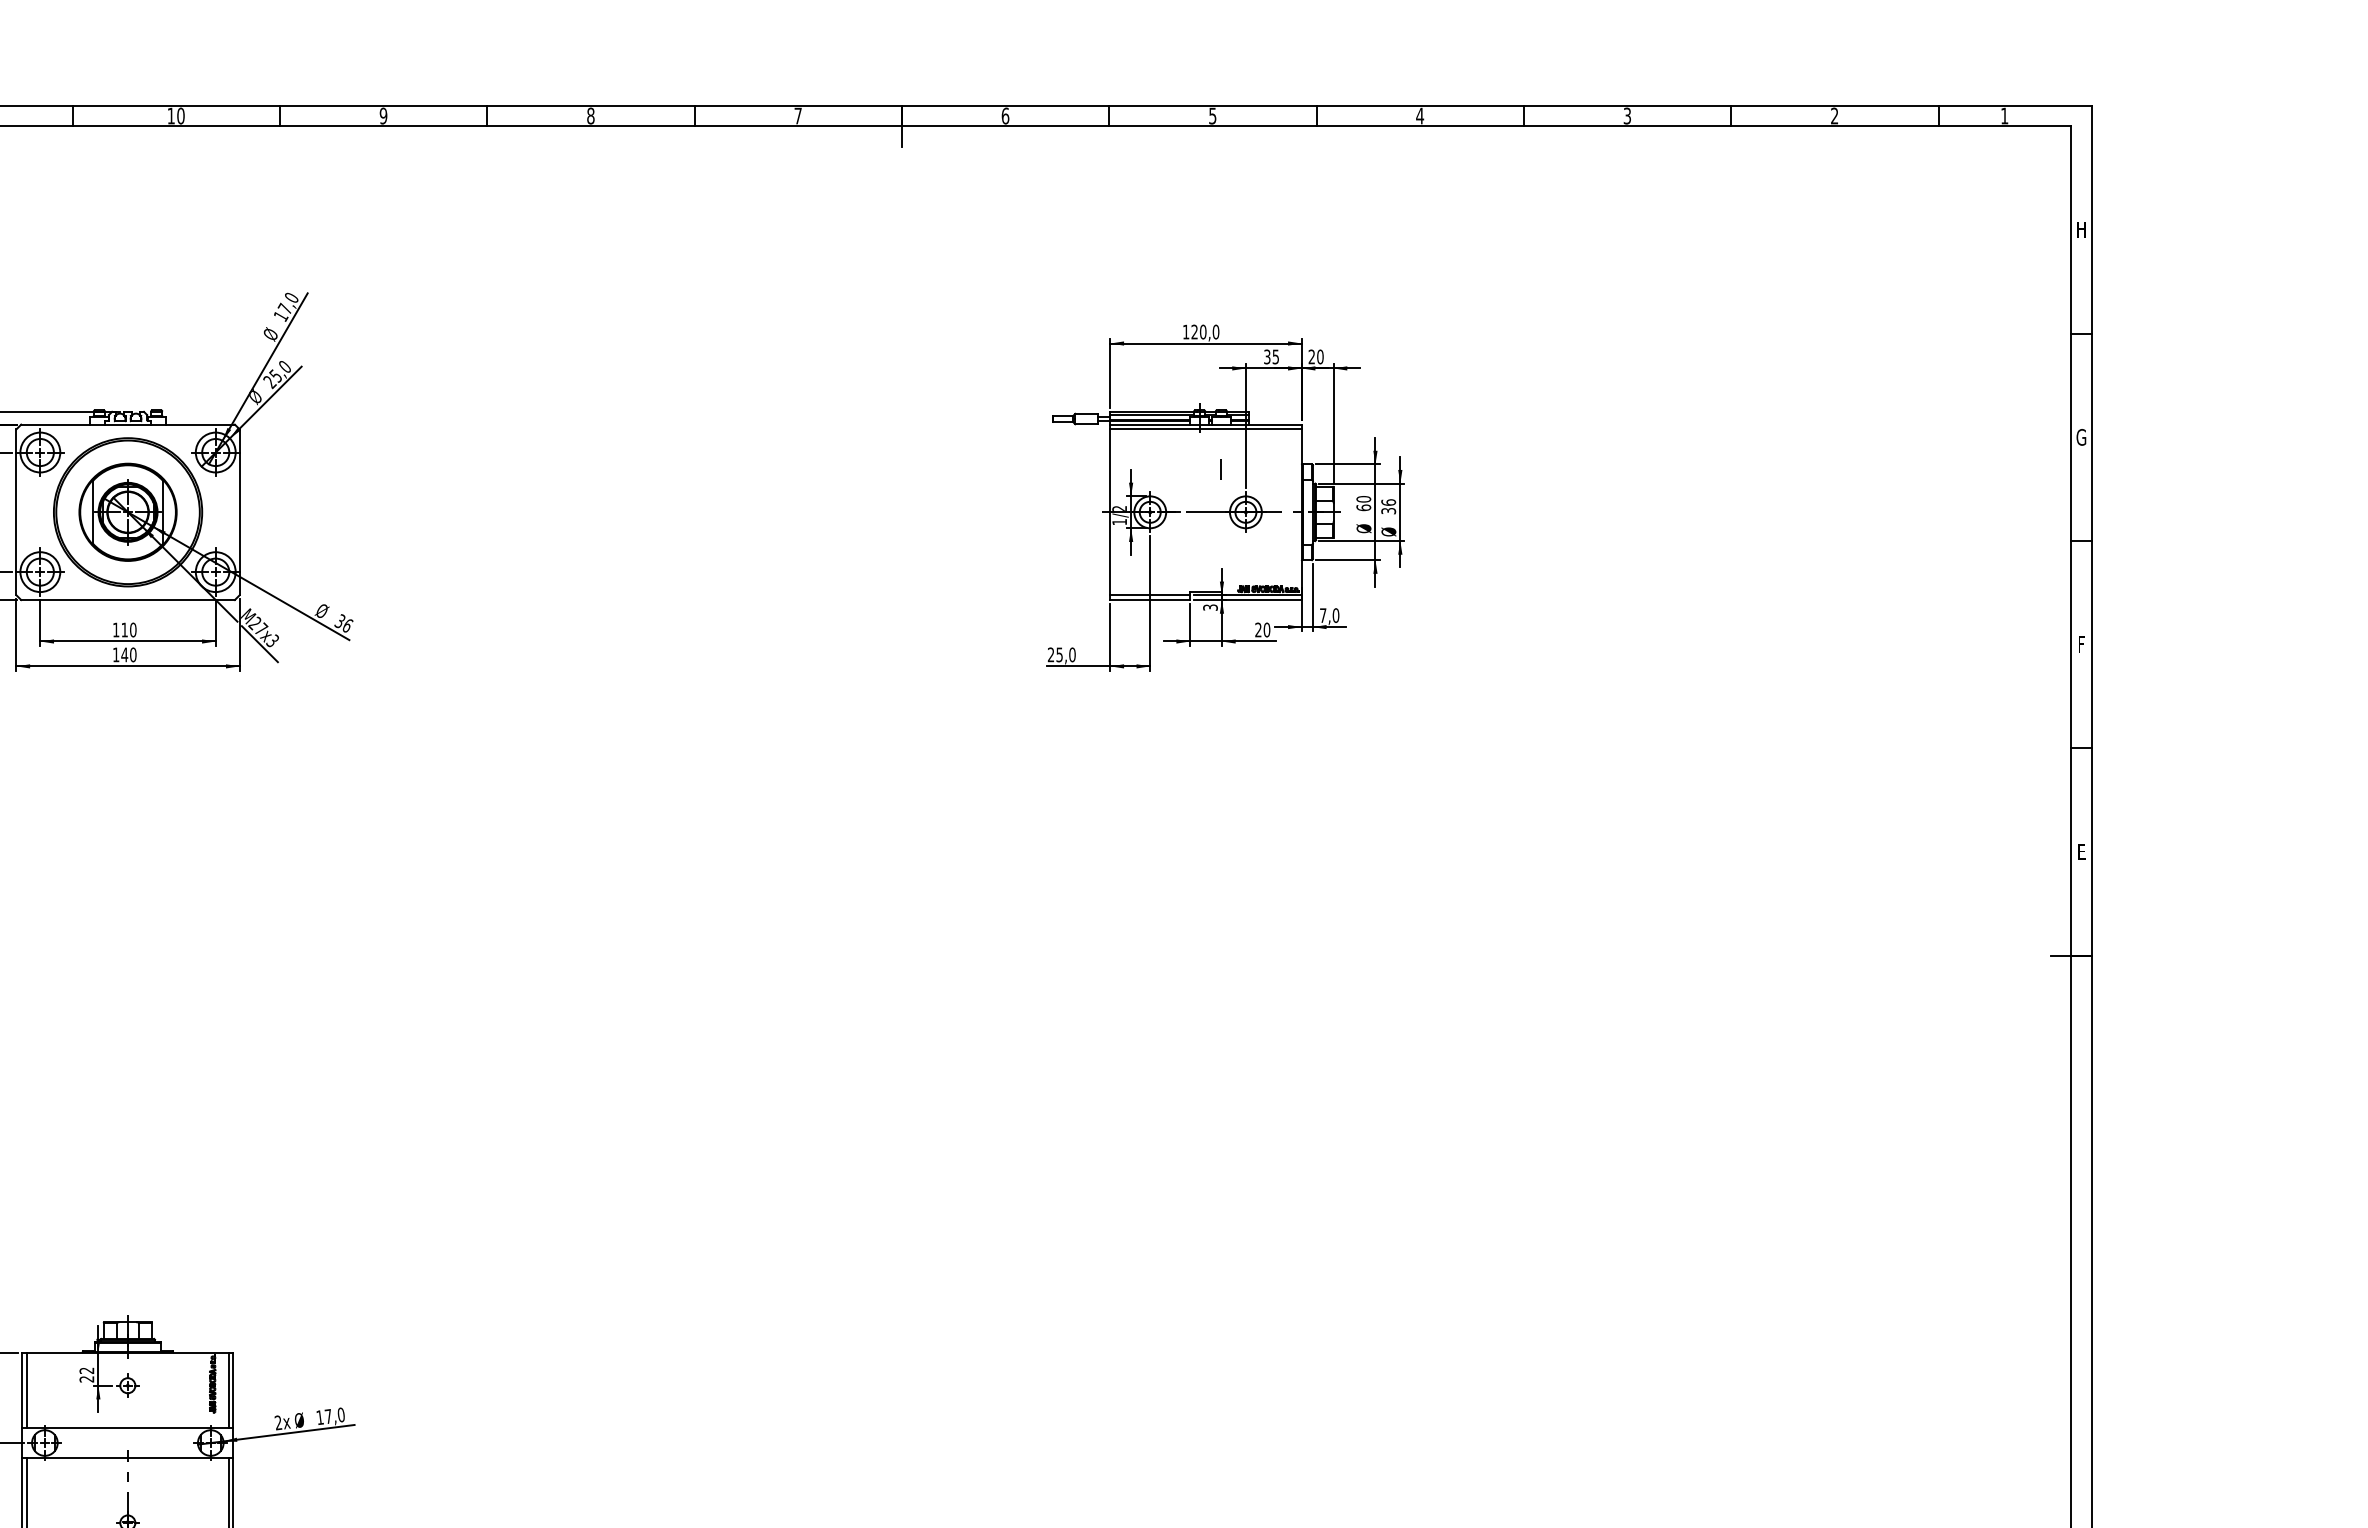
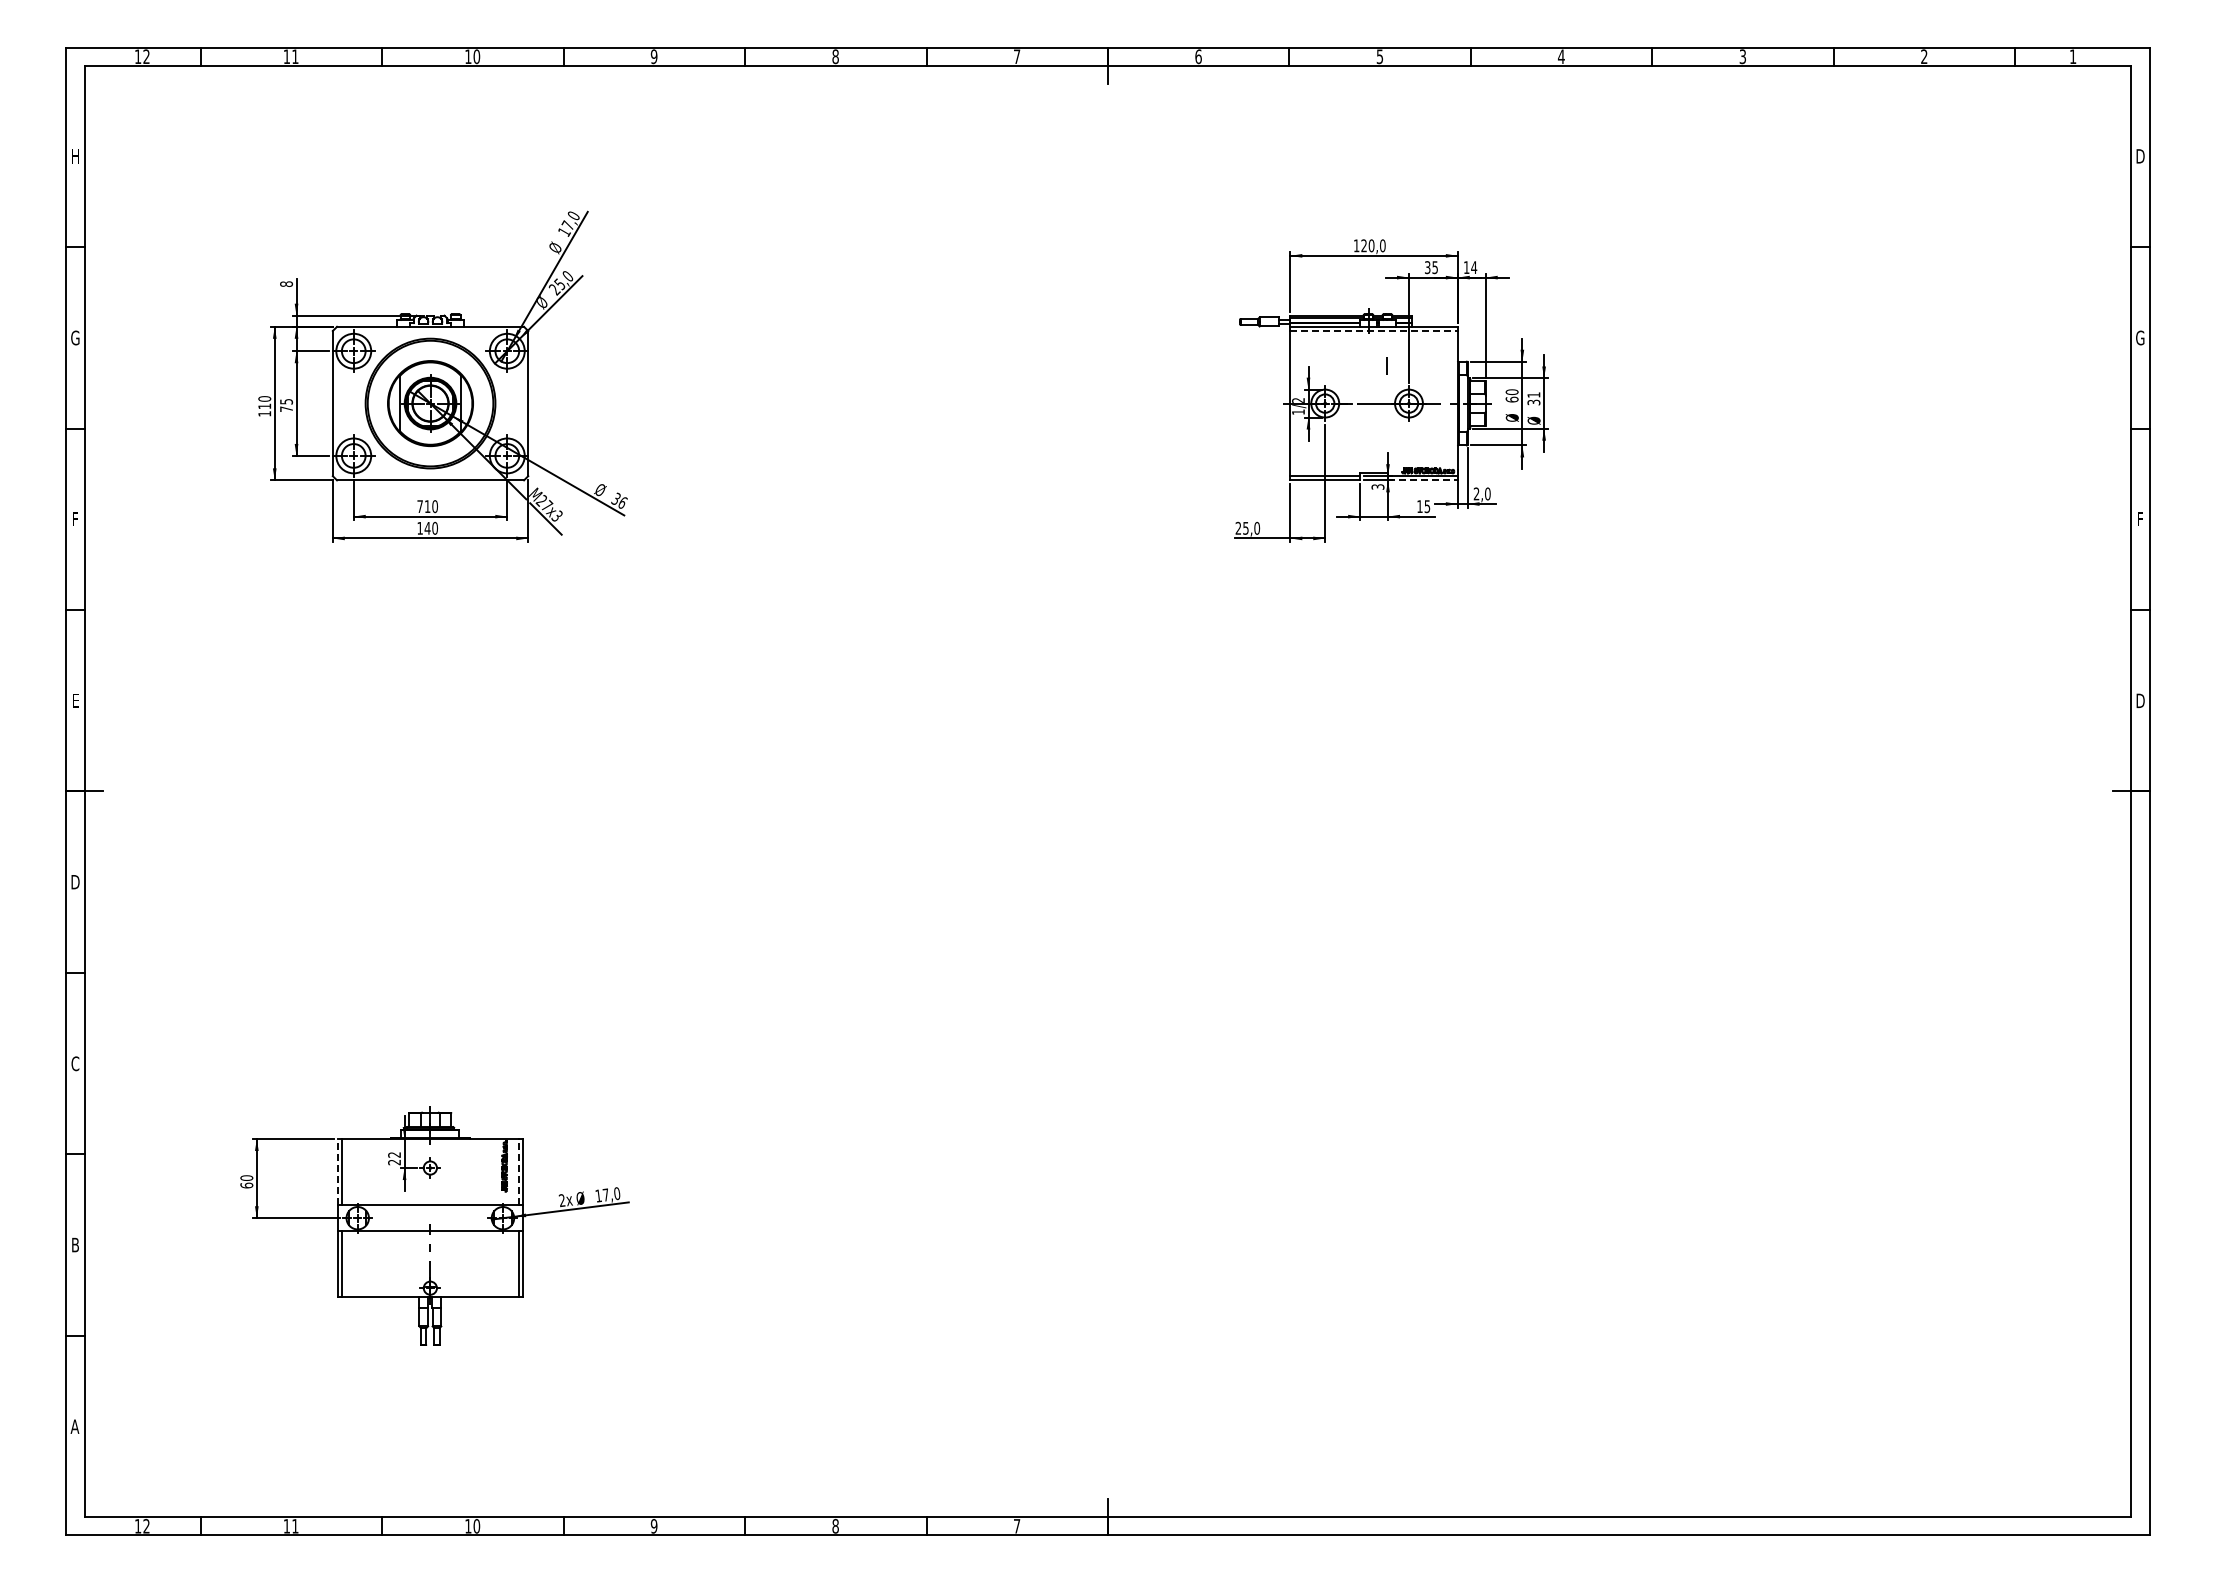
text: (2081, 230) -> (2140, 156), H -> D
text: (1316, 356) -> (1470, 267), 20 -> 14
line: (1206, 429) -> (1374, 331), solid -> dashed
text: (1388, 501) -> (1533, 394), 36 -> 31
line: (1261, 600) -> (1422, 480), solid -> dashed
text: (1323, 615) -> (1476, 493), 7,0 -> 2,0
text: (115, 629) -> (419, 506), 110 -> 710
text: (1262, 629) -> (1423, 506), 20 -> 15
text: (2081, 851) -> (2140, 700), E -> D
line: (21, 1389) -> (337, 1171), solid -> dashed
line: (228, 1389) -> (518, 1171), solid -> dashed

